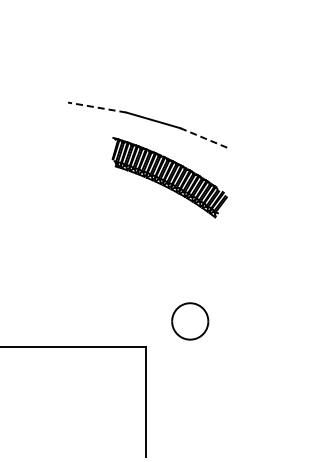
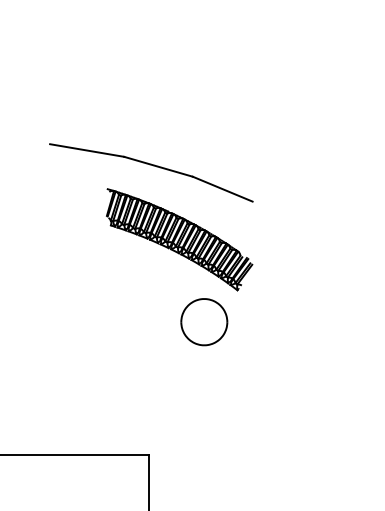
line: (97, 107) -> (87, 150), dashed -> solid
line: (203, 137) -> (222, 188), dashed -> solid
part: (190, 321) -> (204, 322), moved

